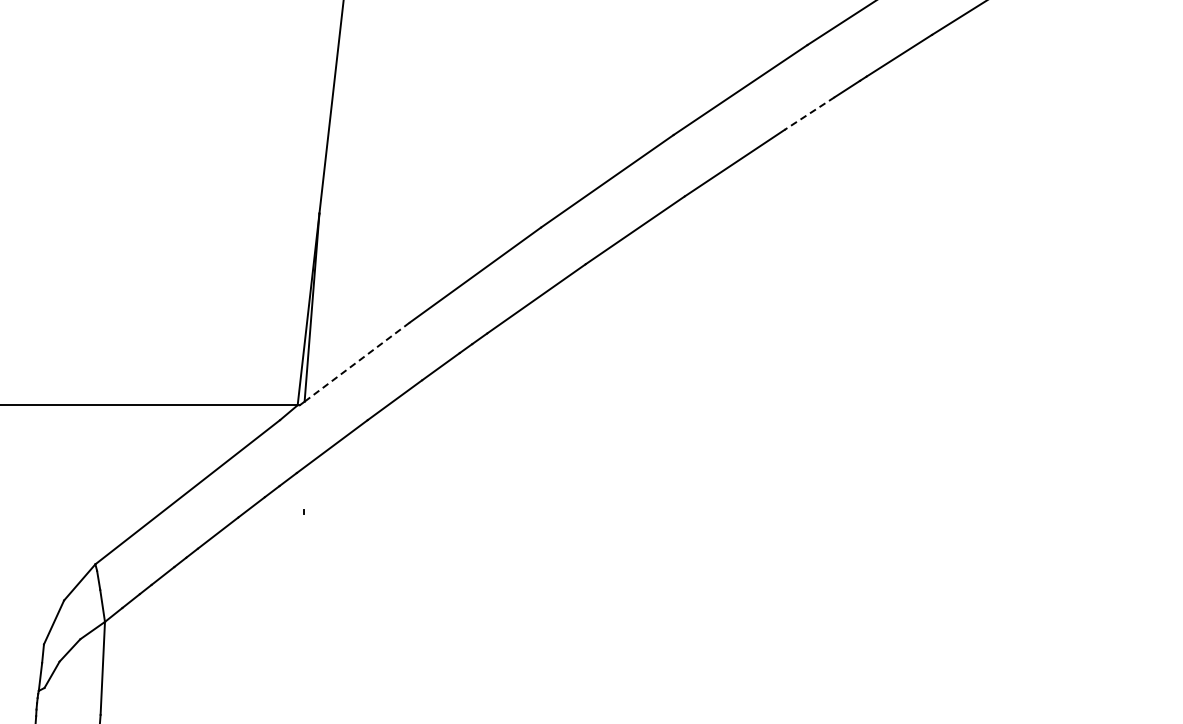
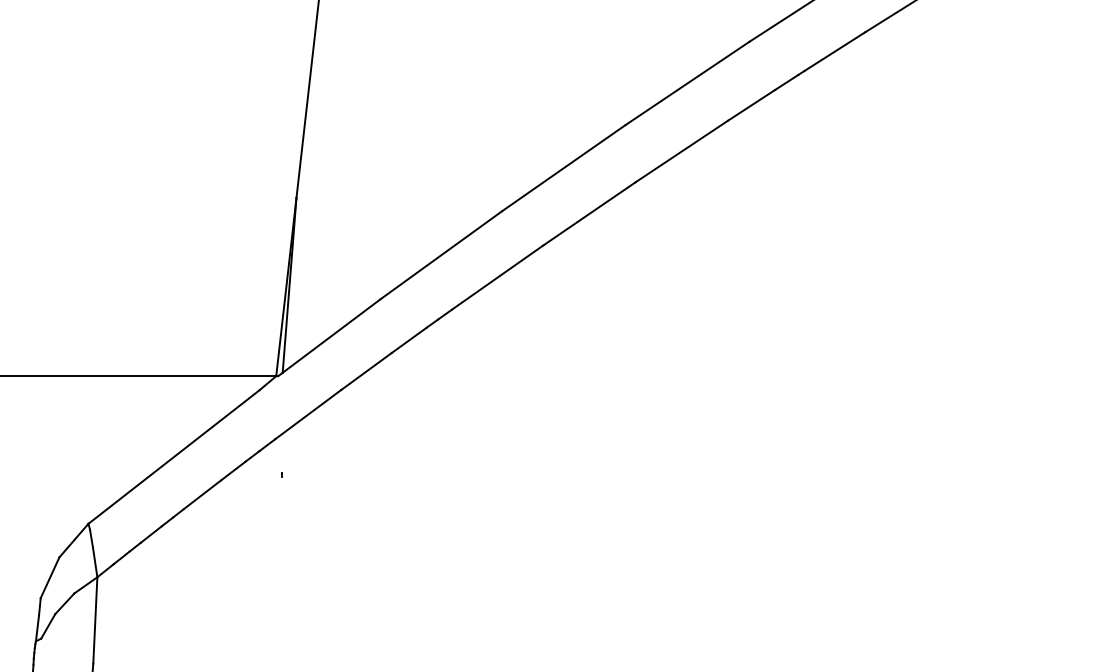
line: (809, 113) -> (751, 105), dashed -> solid
line: (357, 362) -> (331, 336), dashed -> solid

